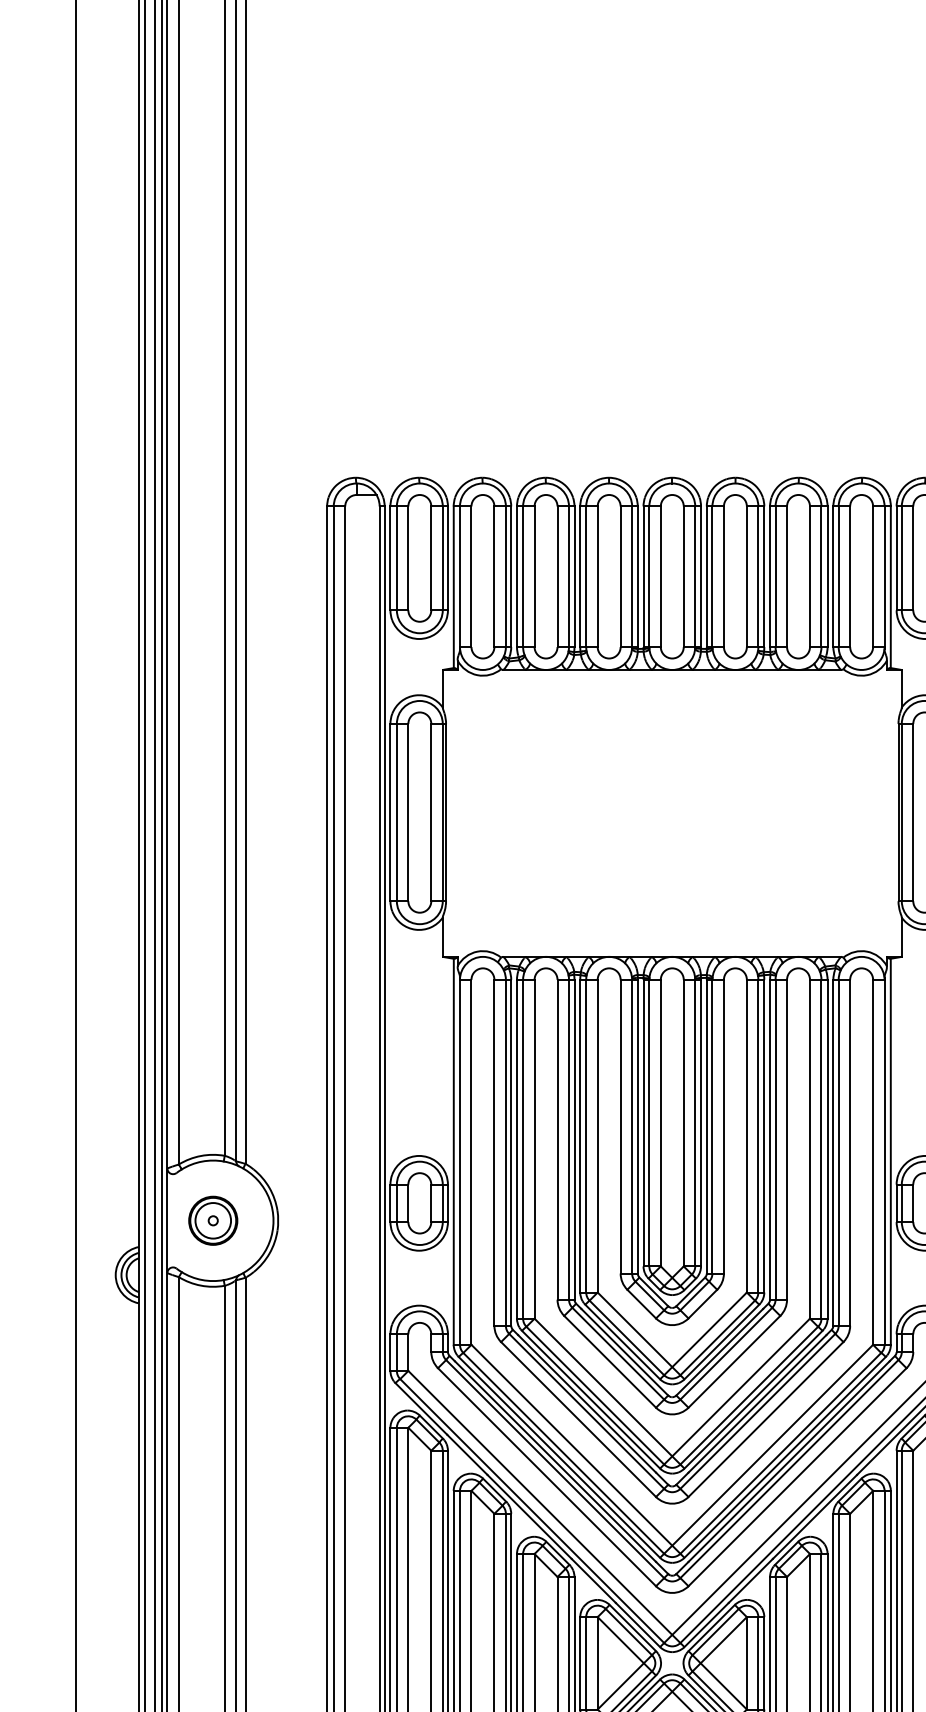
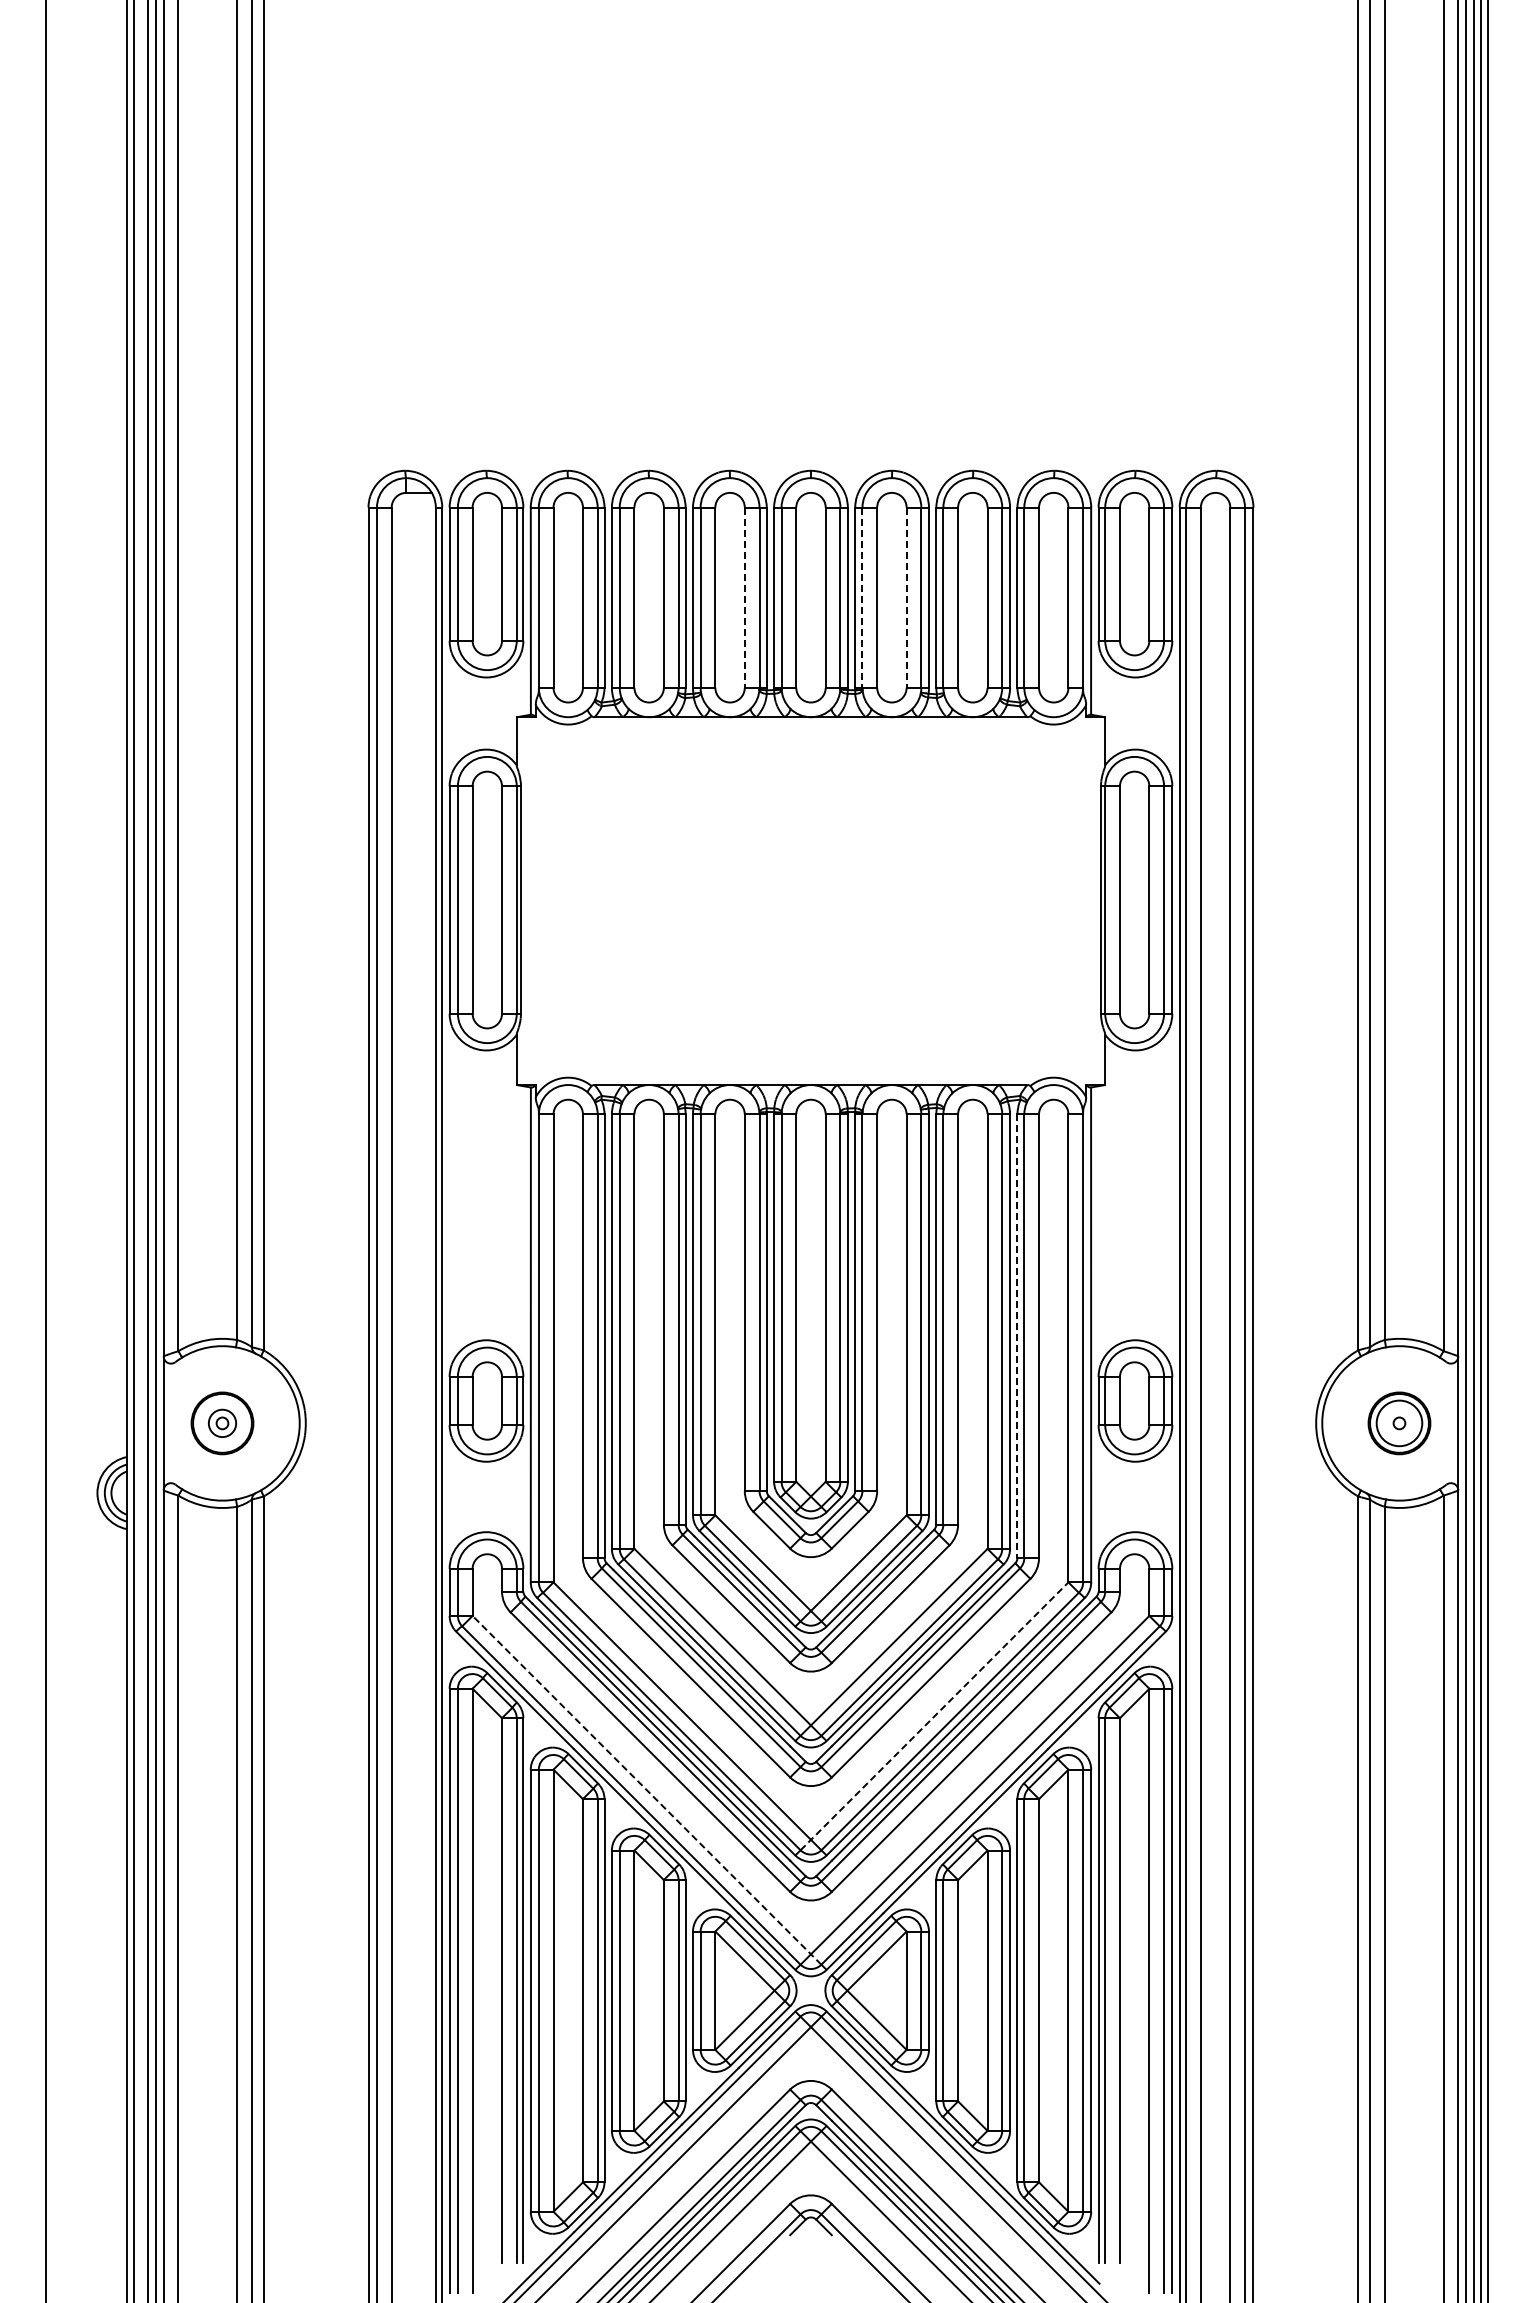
line: (620, 577) -> (744, 598), solid -> dashed
line: (712, 577) -> (862, 598), solid -> dashed
line: (746, 577) -> (906, 598), solid -> dashed
line: (833, 1153) -> (1017, 1336), solid -> dashed
circle: (213, 1220) -> (222, 1423), size x0.6
line: (768, 1448) -> (934, 1715), solid -> dashed
line: (544, 1507) -> (647, 1790), solid -> dashed

